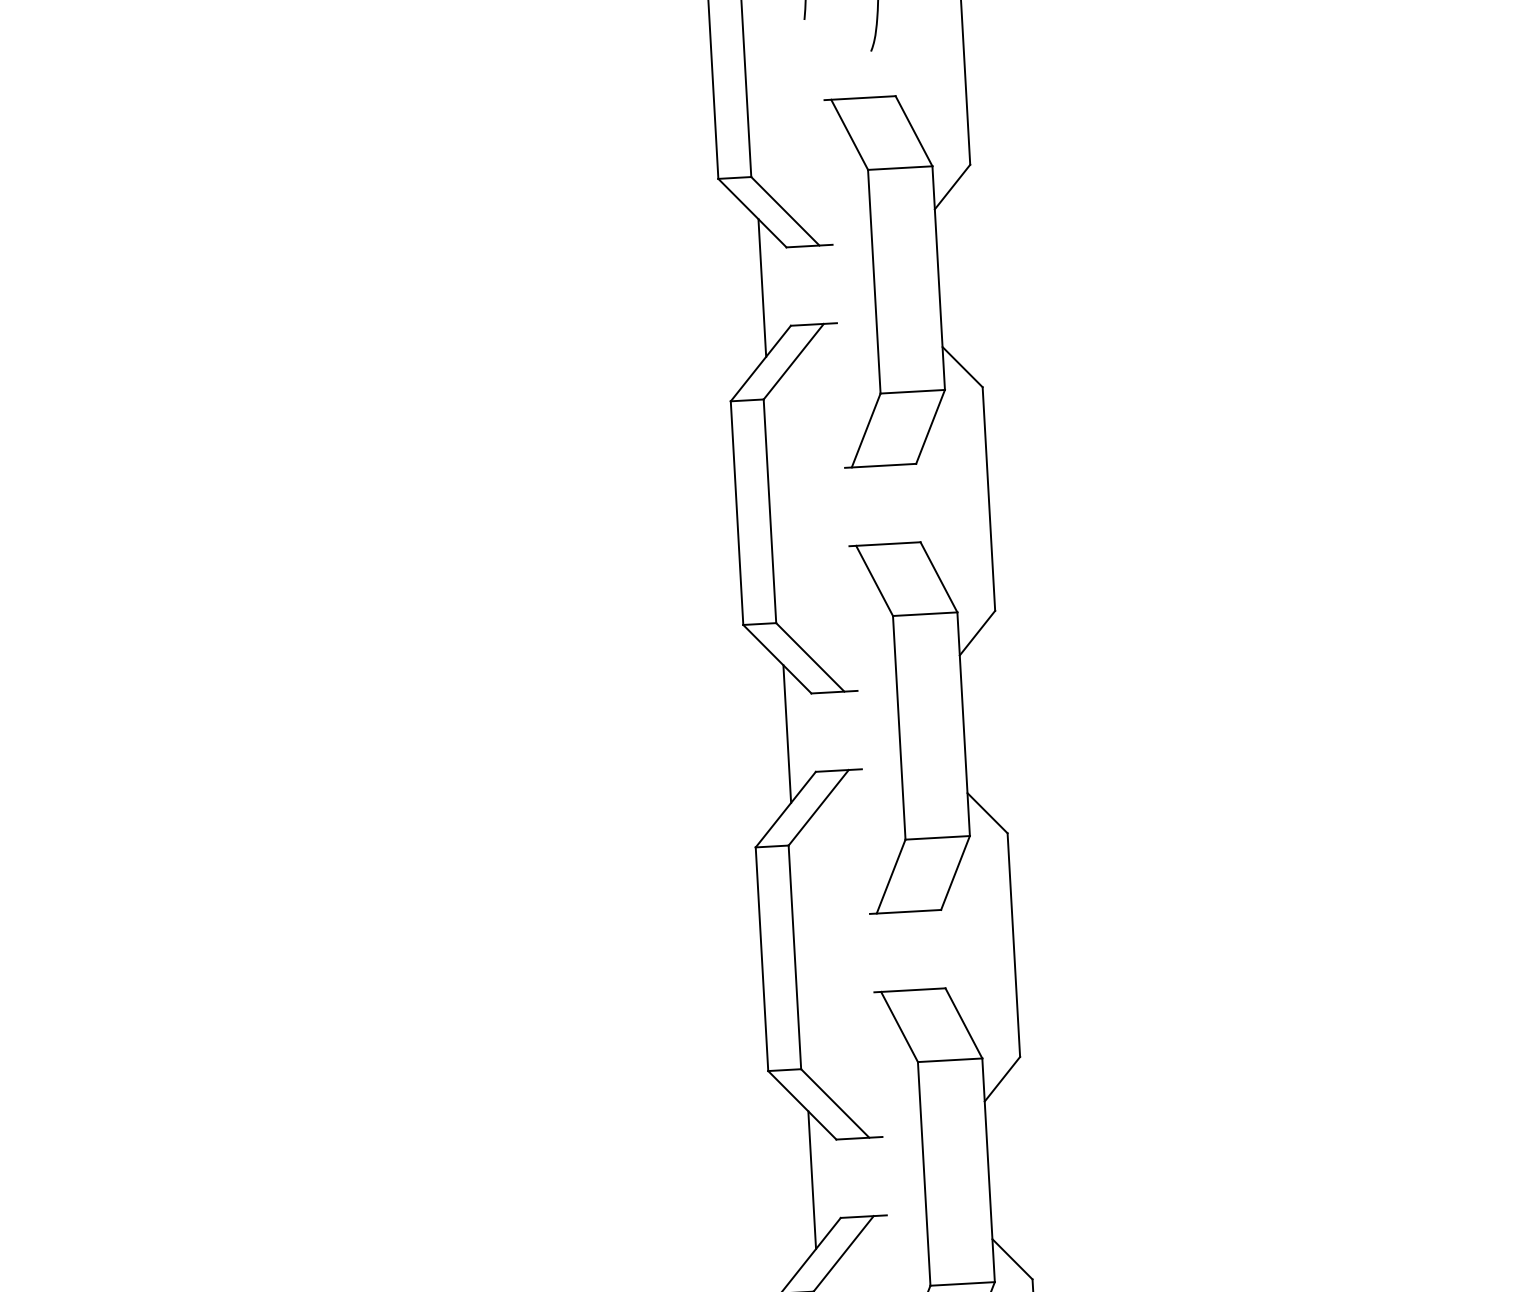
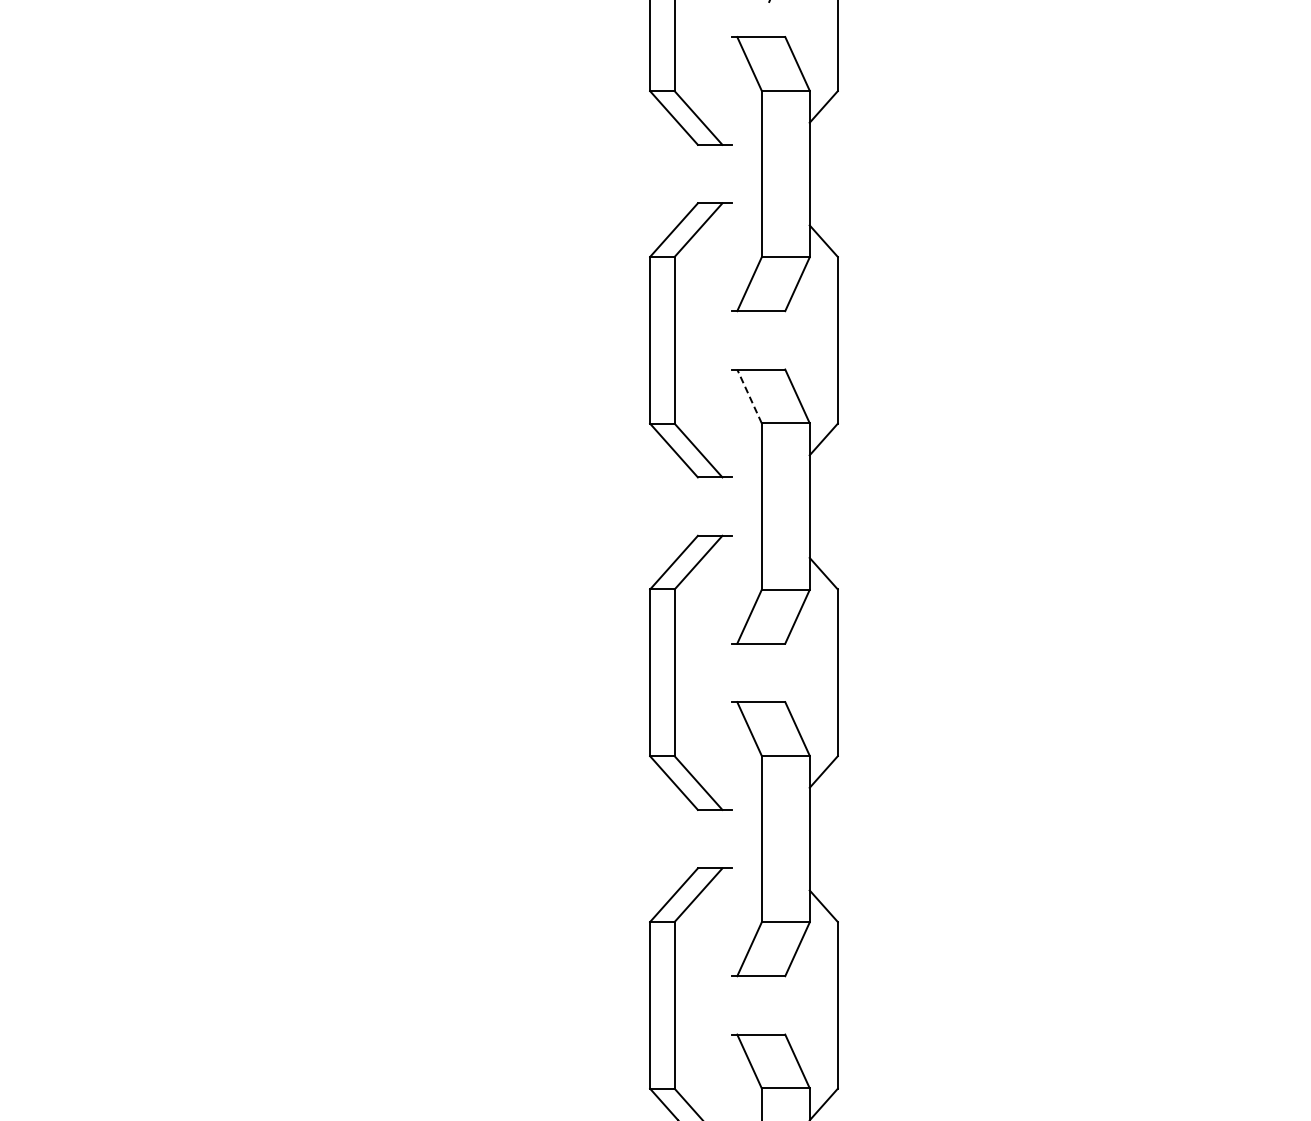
line: (762, 287) -> (678, 173), removed
line: (874, 579) -> (749, 395), solid -> dashed
line: (787, 733) -> (678, 506), removed
line: (812, 1179) -> (678, 838), removed

